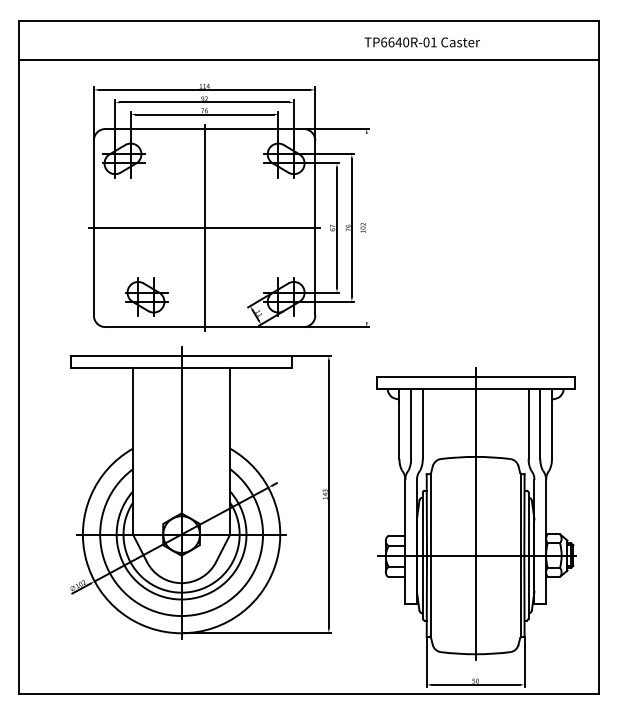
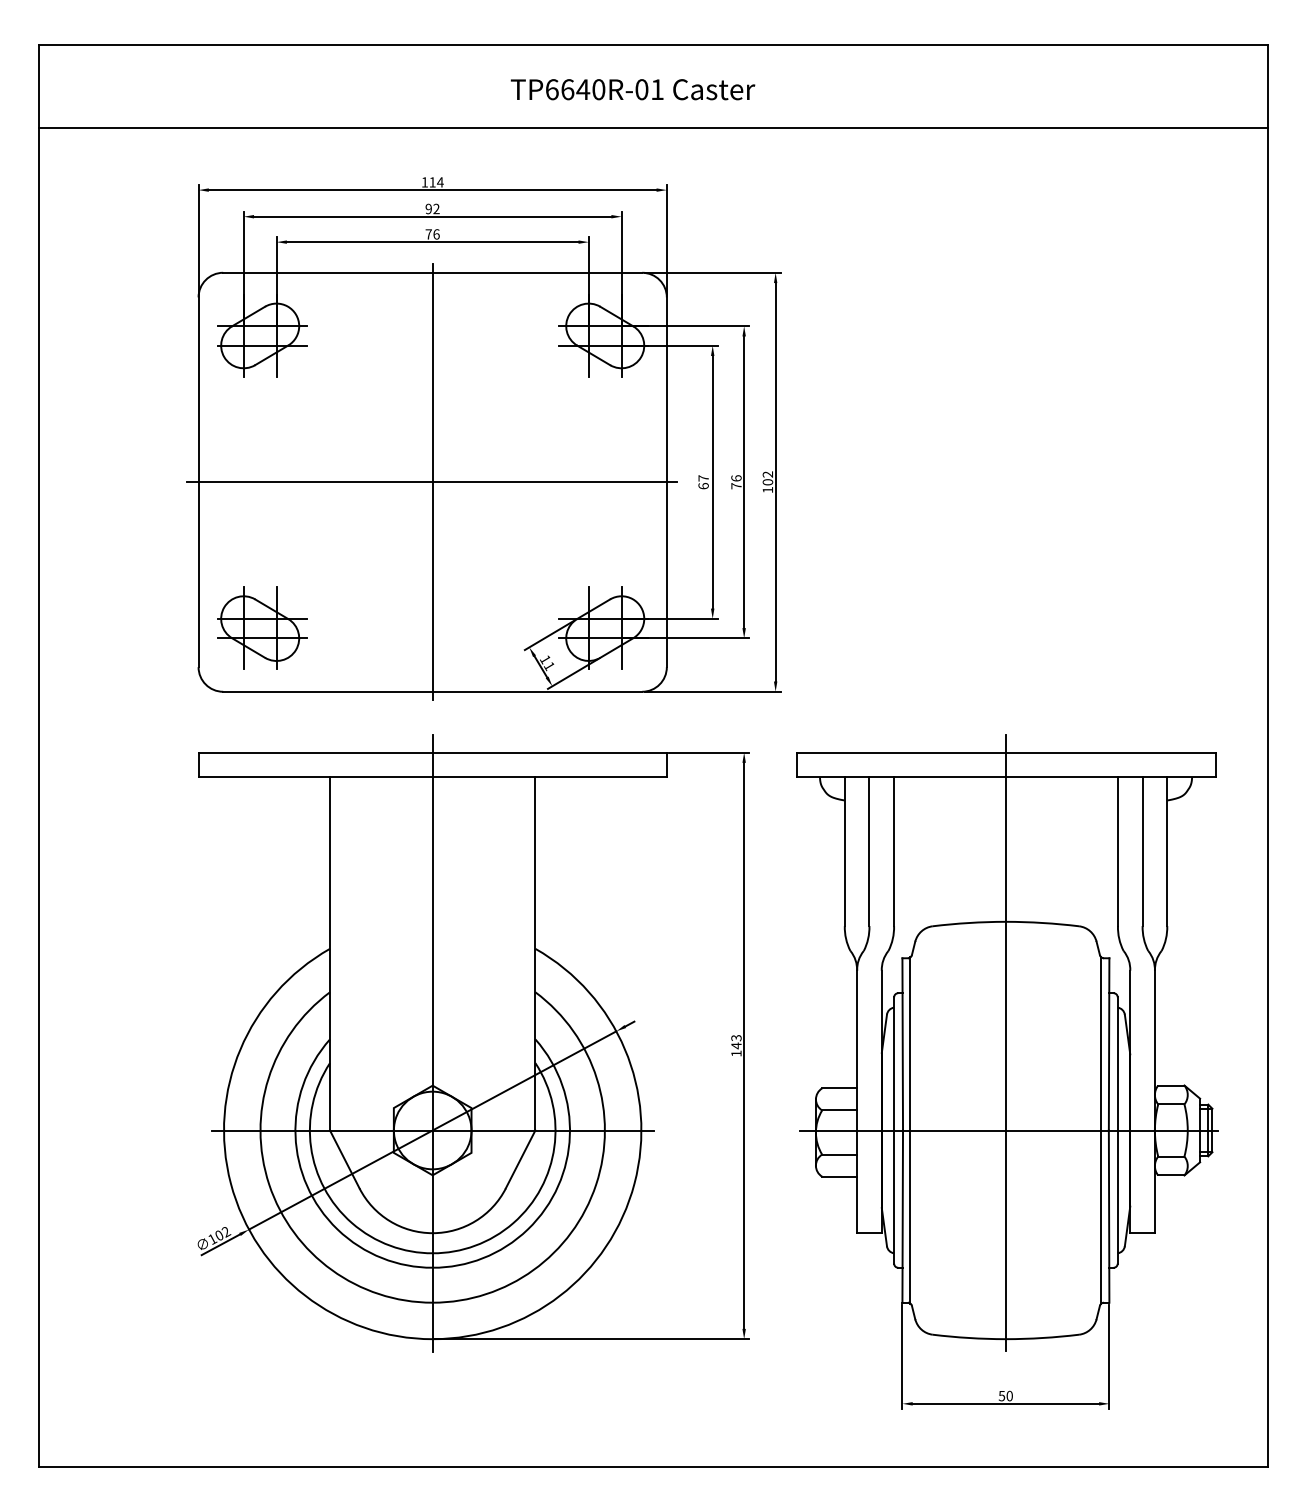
text: (421, 42) -> (631, 89), moved
line: (366, 227) -> (775, 481), added
part: (146, 296) -> (261, 627), moved
part: (200, 492) -> (472, 1041), moved
part: (476, 527) -> (1007, 1071), moved

